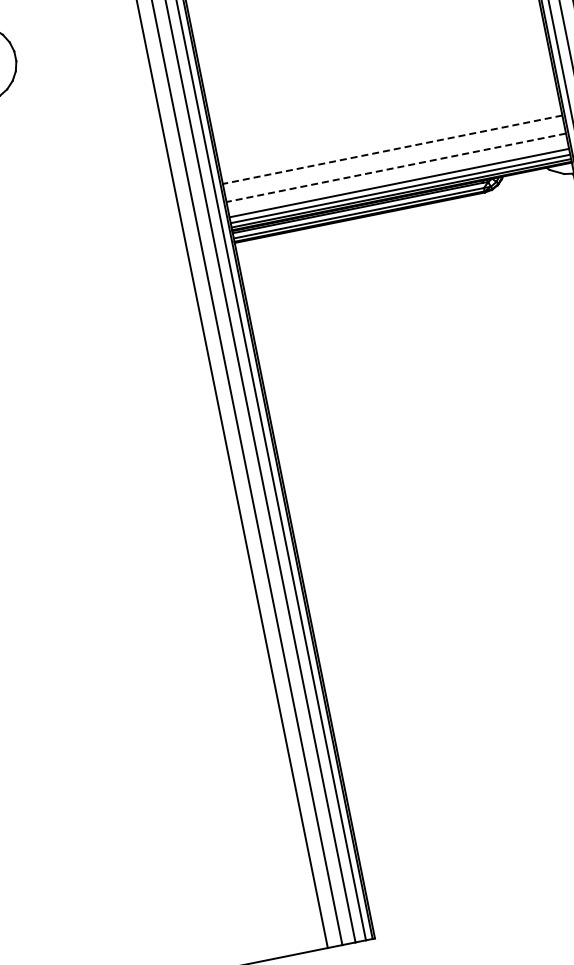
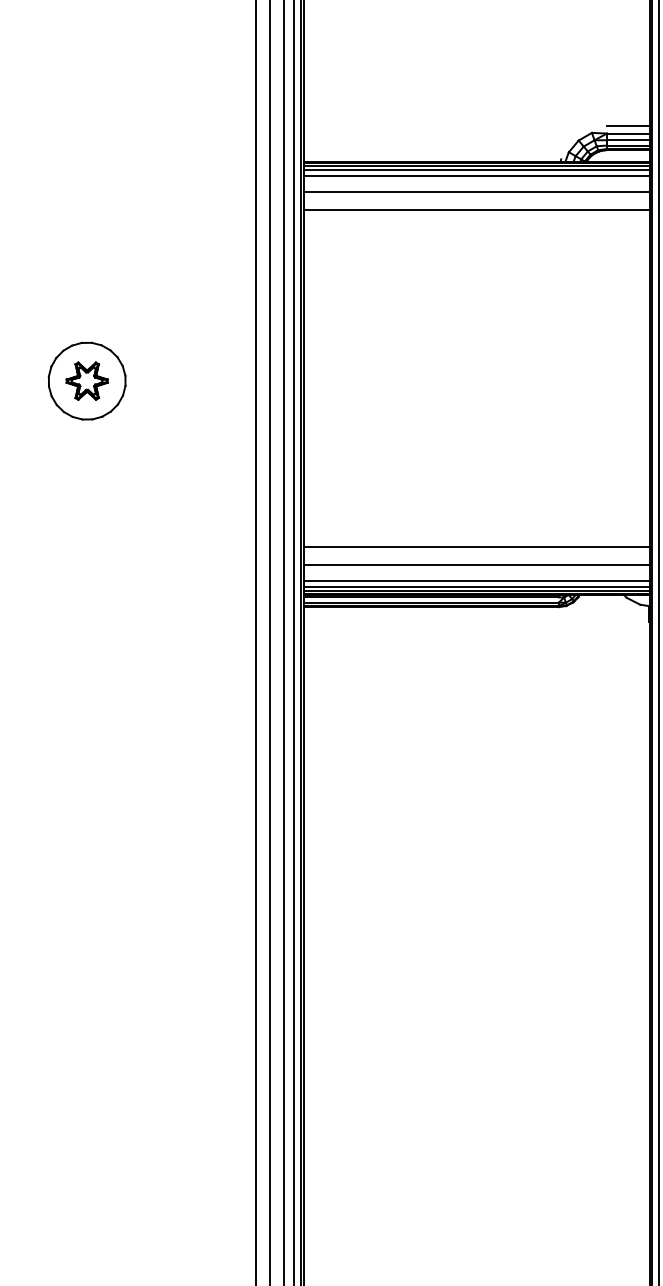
line: (392, 149) -> (476, 546), dashed -> solid
line: (395, 167) -> (476, 565), dashed -> solid

